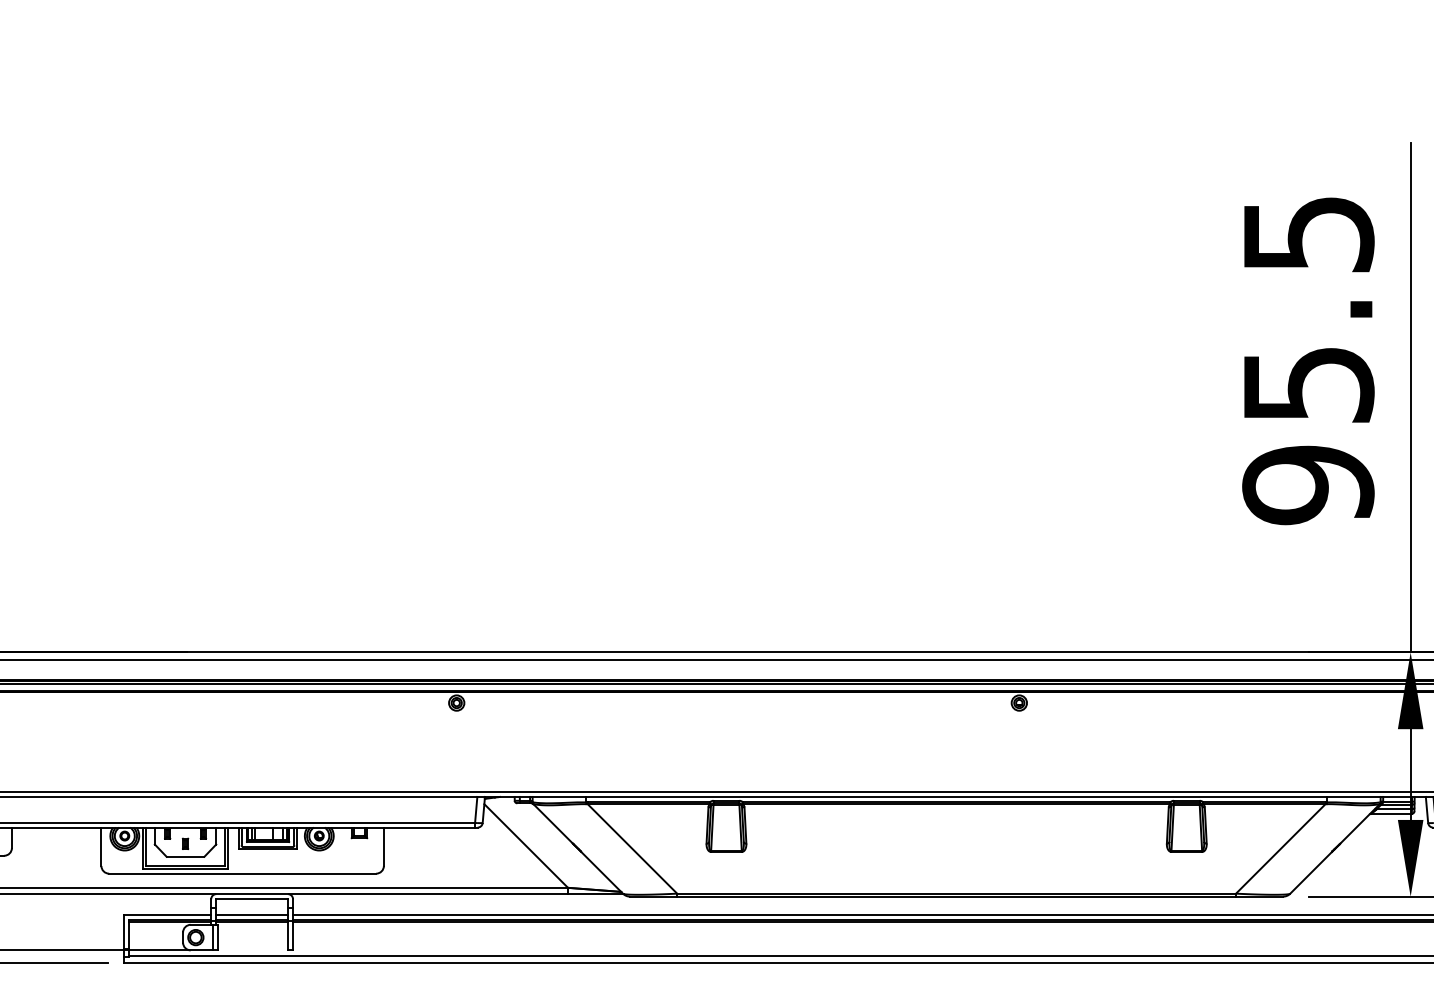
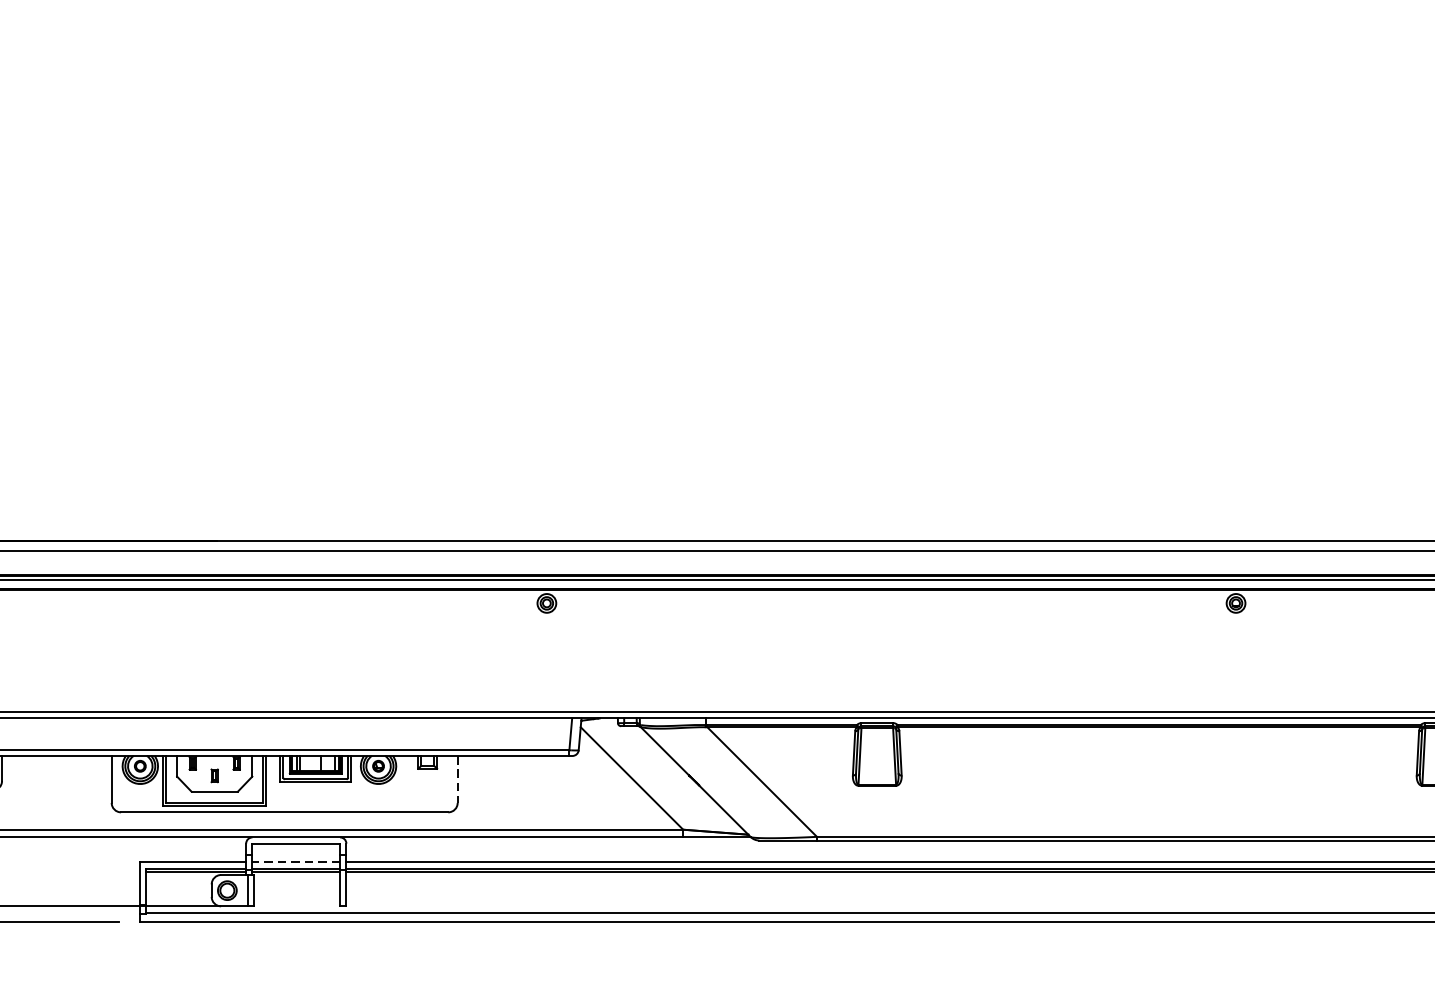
line: (383, 847) -> (457, 780), solid -> dashed
line: (252, 914) -> (296, 862), solid -> dashed

